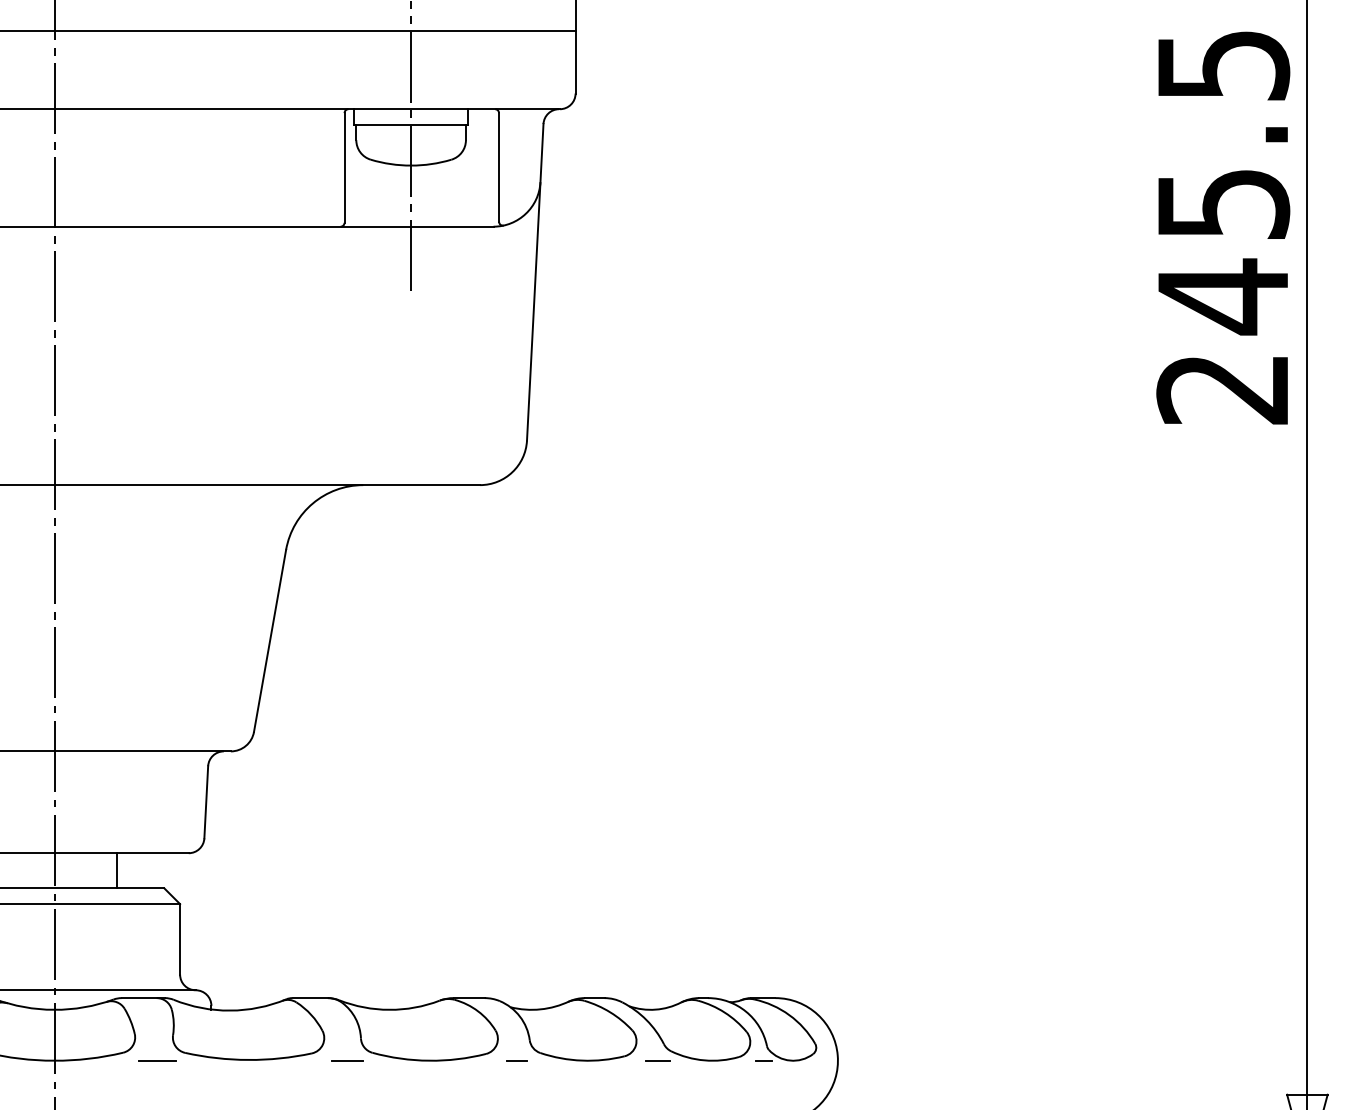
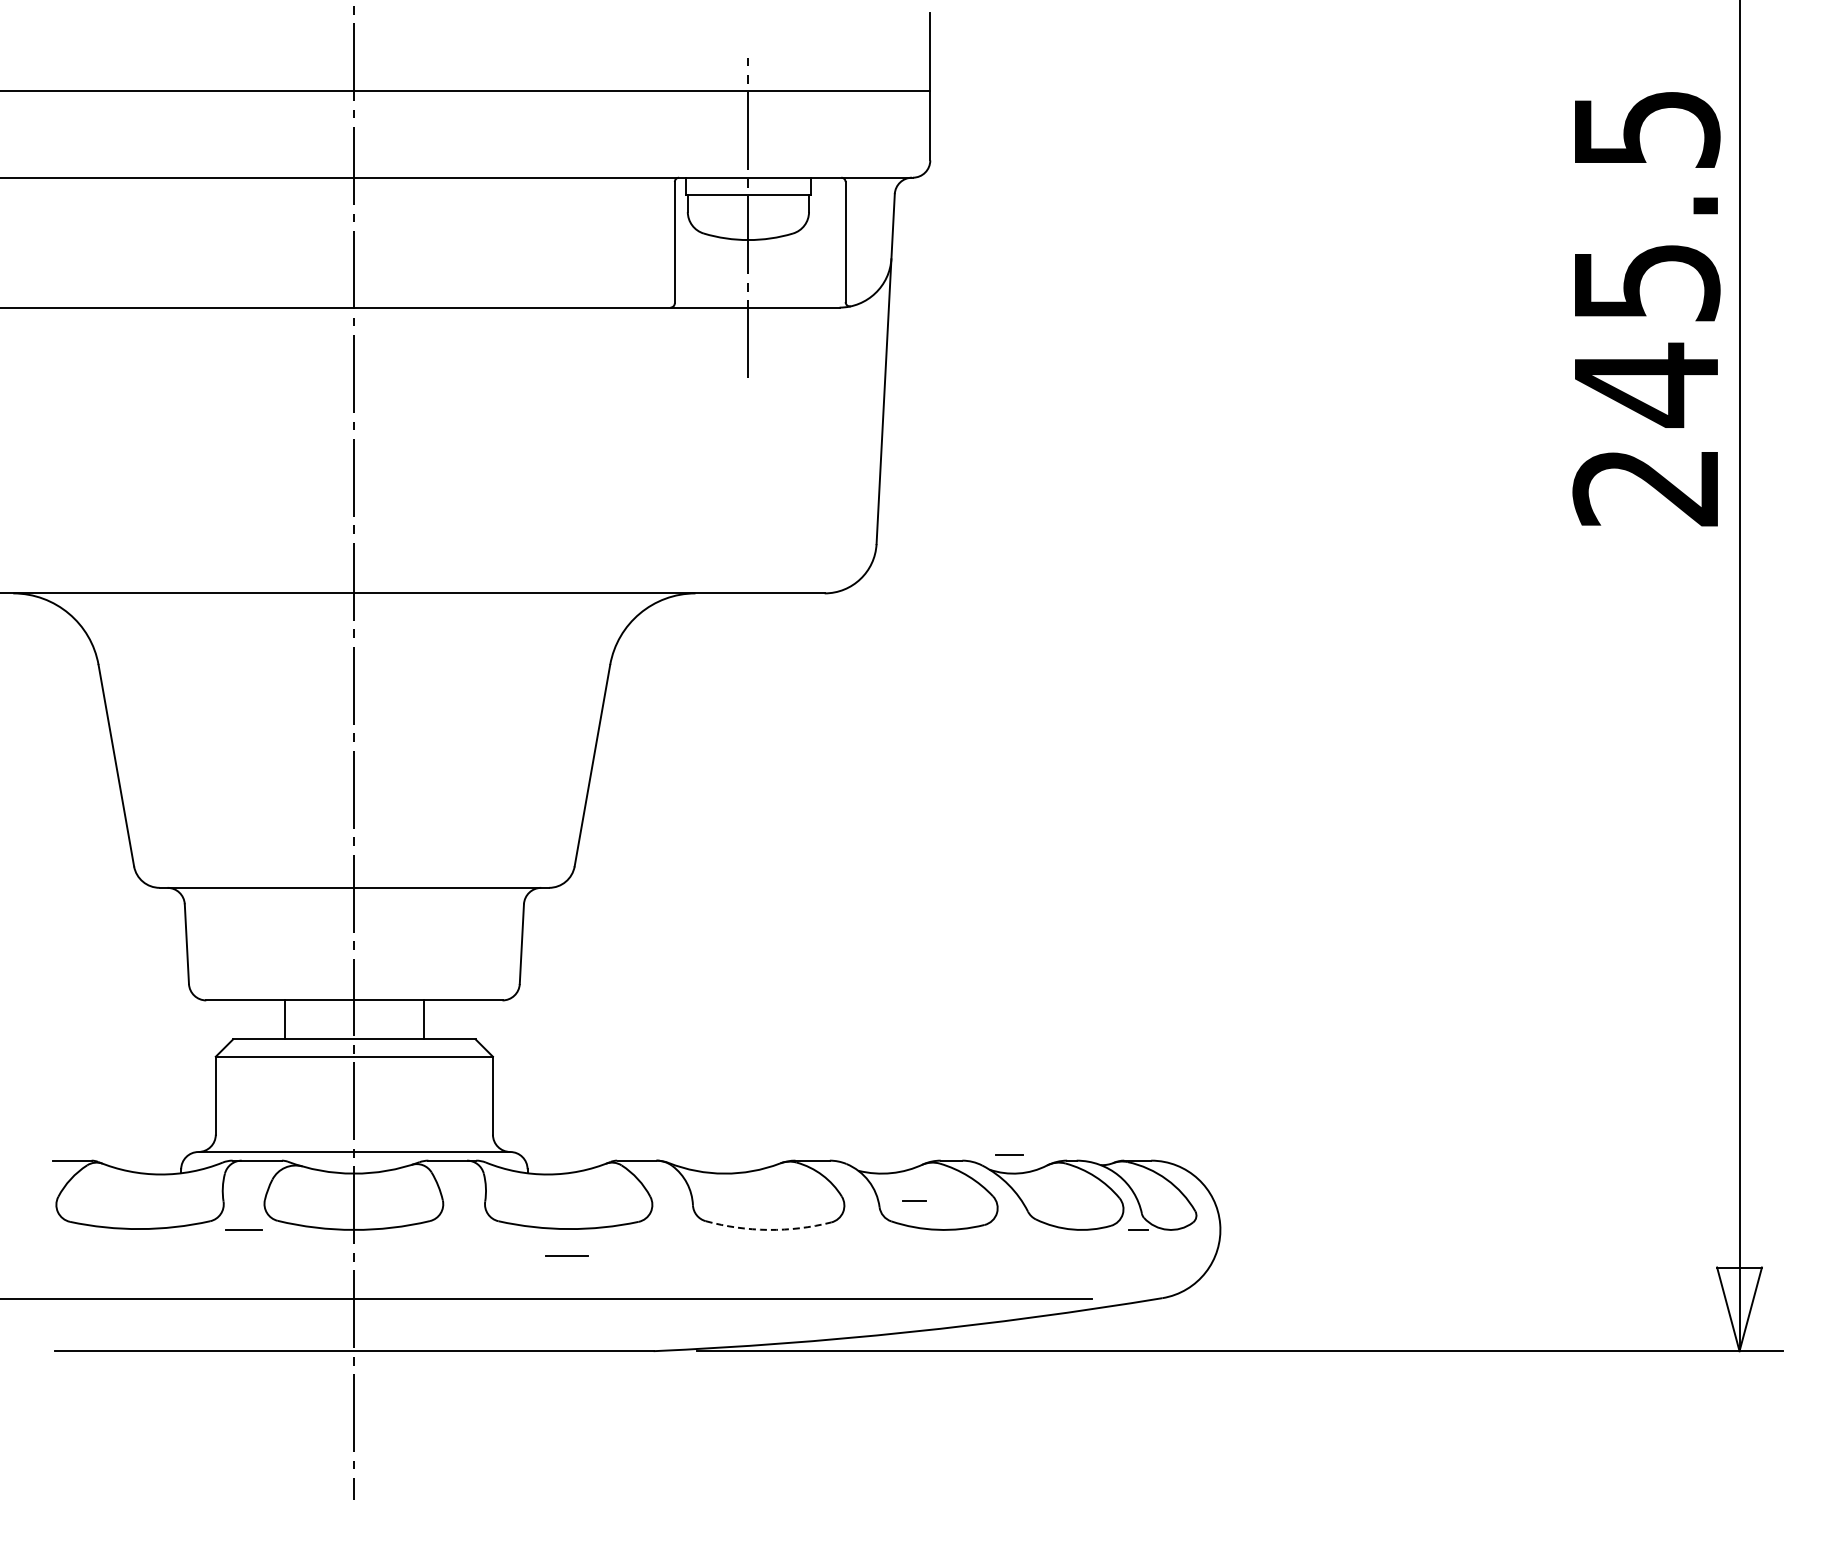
line: (157, 1060) -> (566, 1255), moved
line: (346, 1060) -> (677, 1229), removed
arc: (429, 1060) -> (768, 1229), solid -> dashed
line: (516, 1060) -> (914, 1200), moved
line: (658, 1060) -> (1009, 1154), moved

